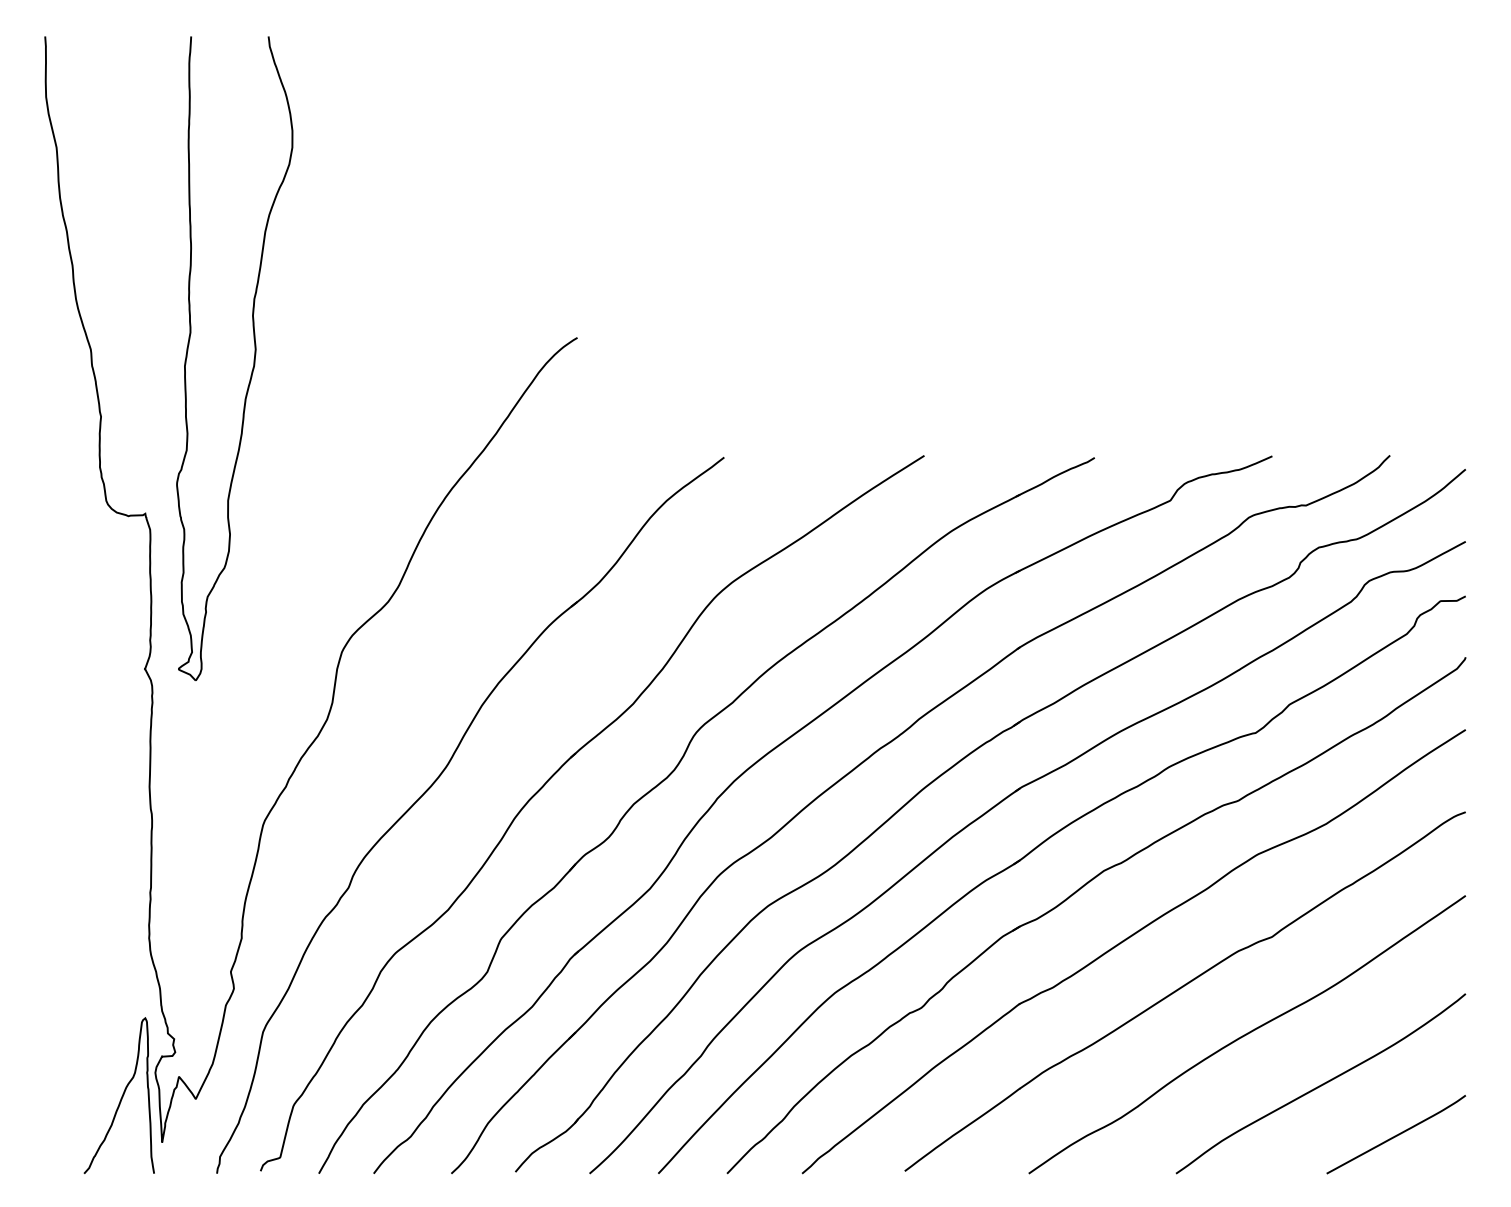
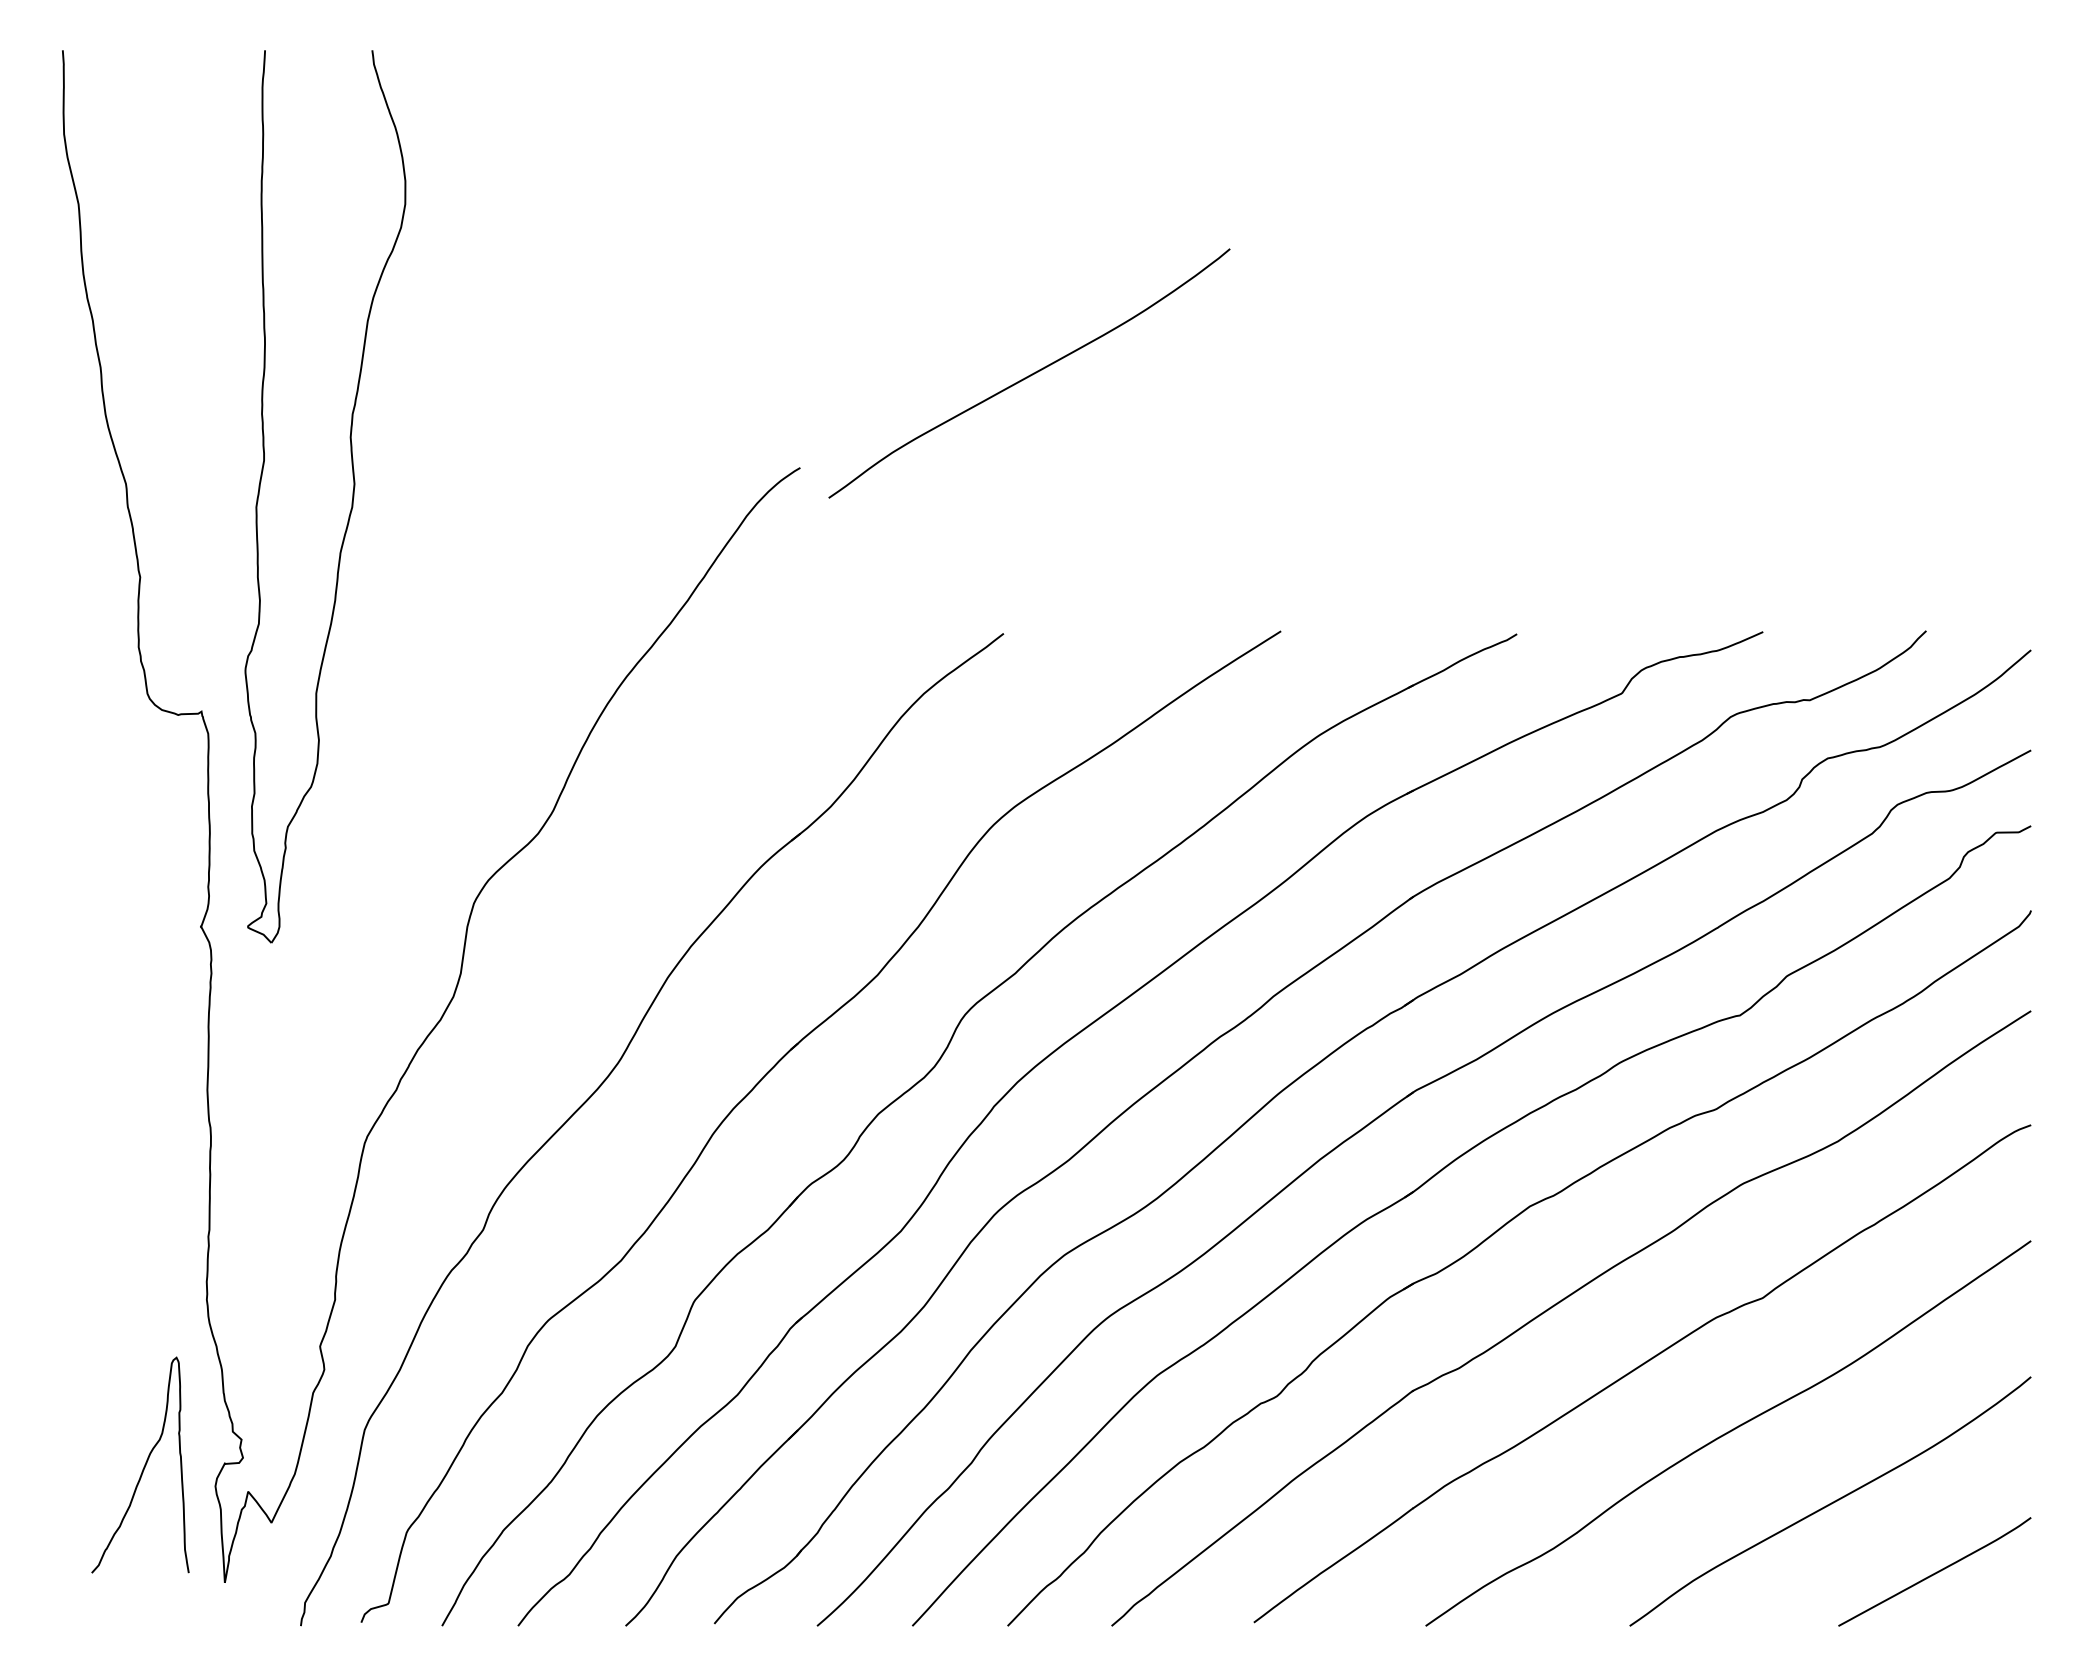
curve: (743, 270) -> (1030, 374), added
curve: (121, 1096) -> (143, 1466), moved

